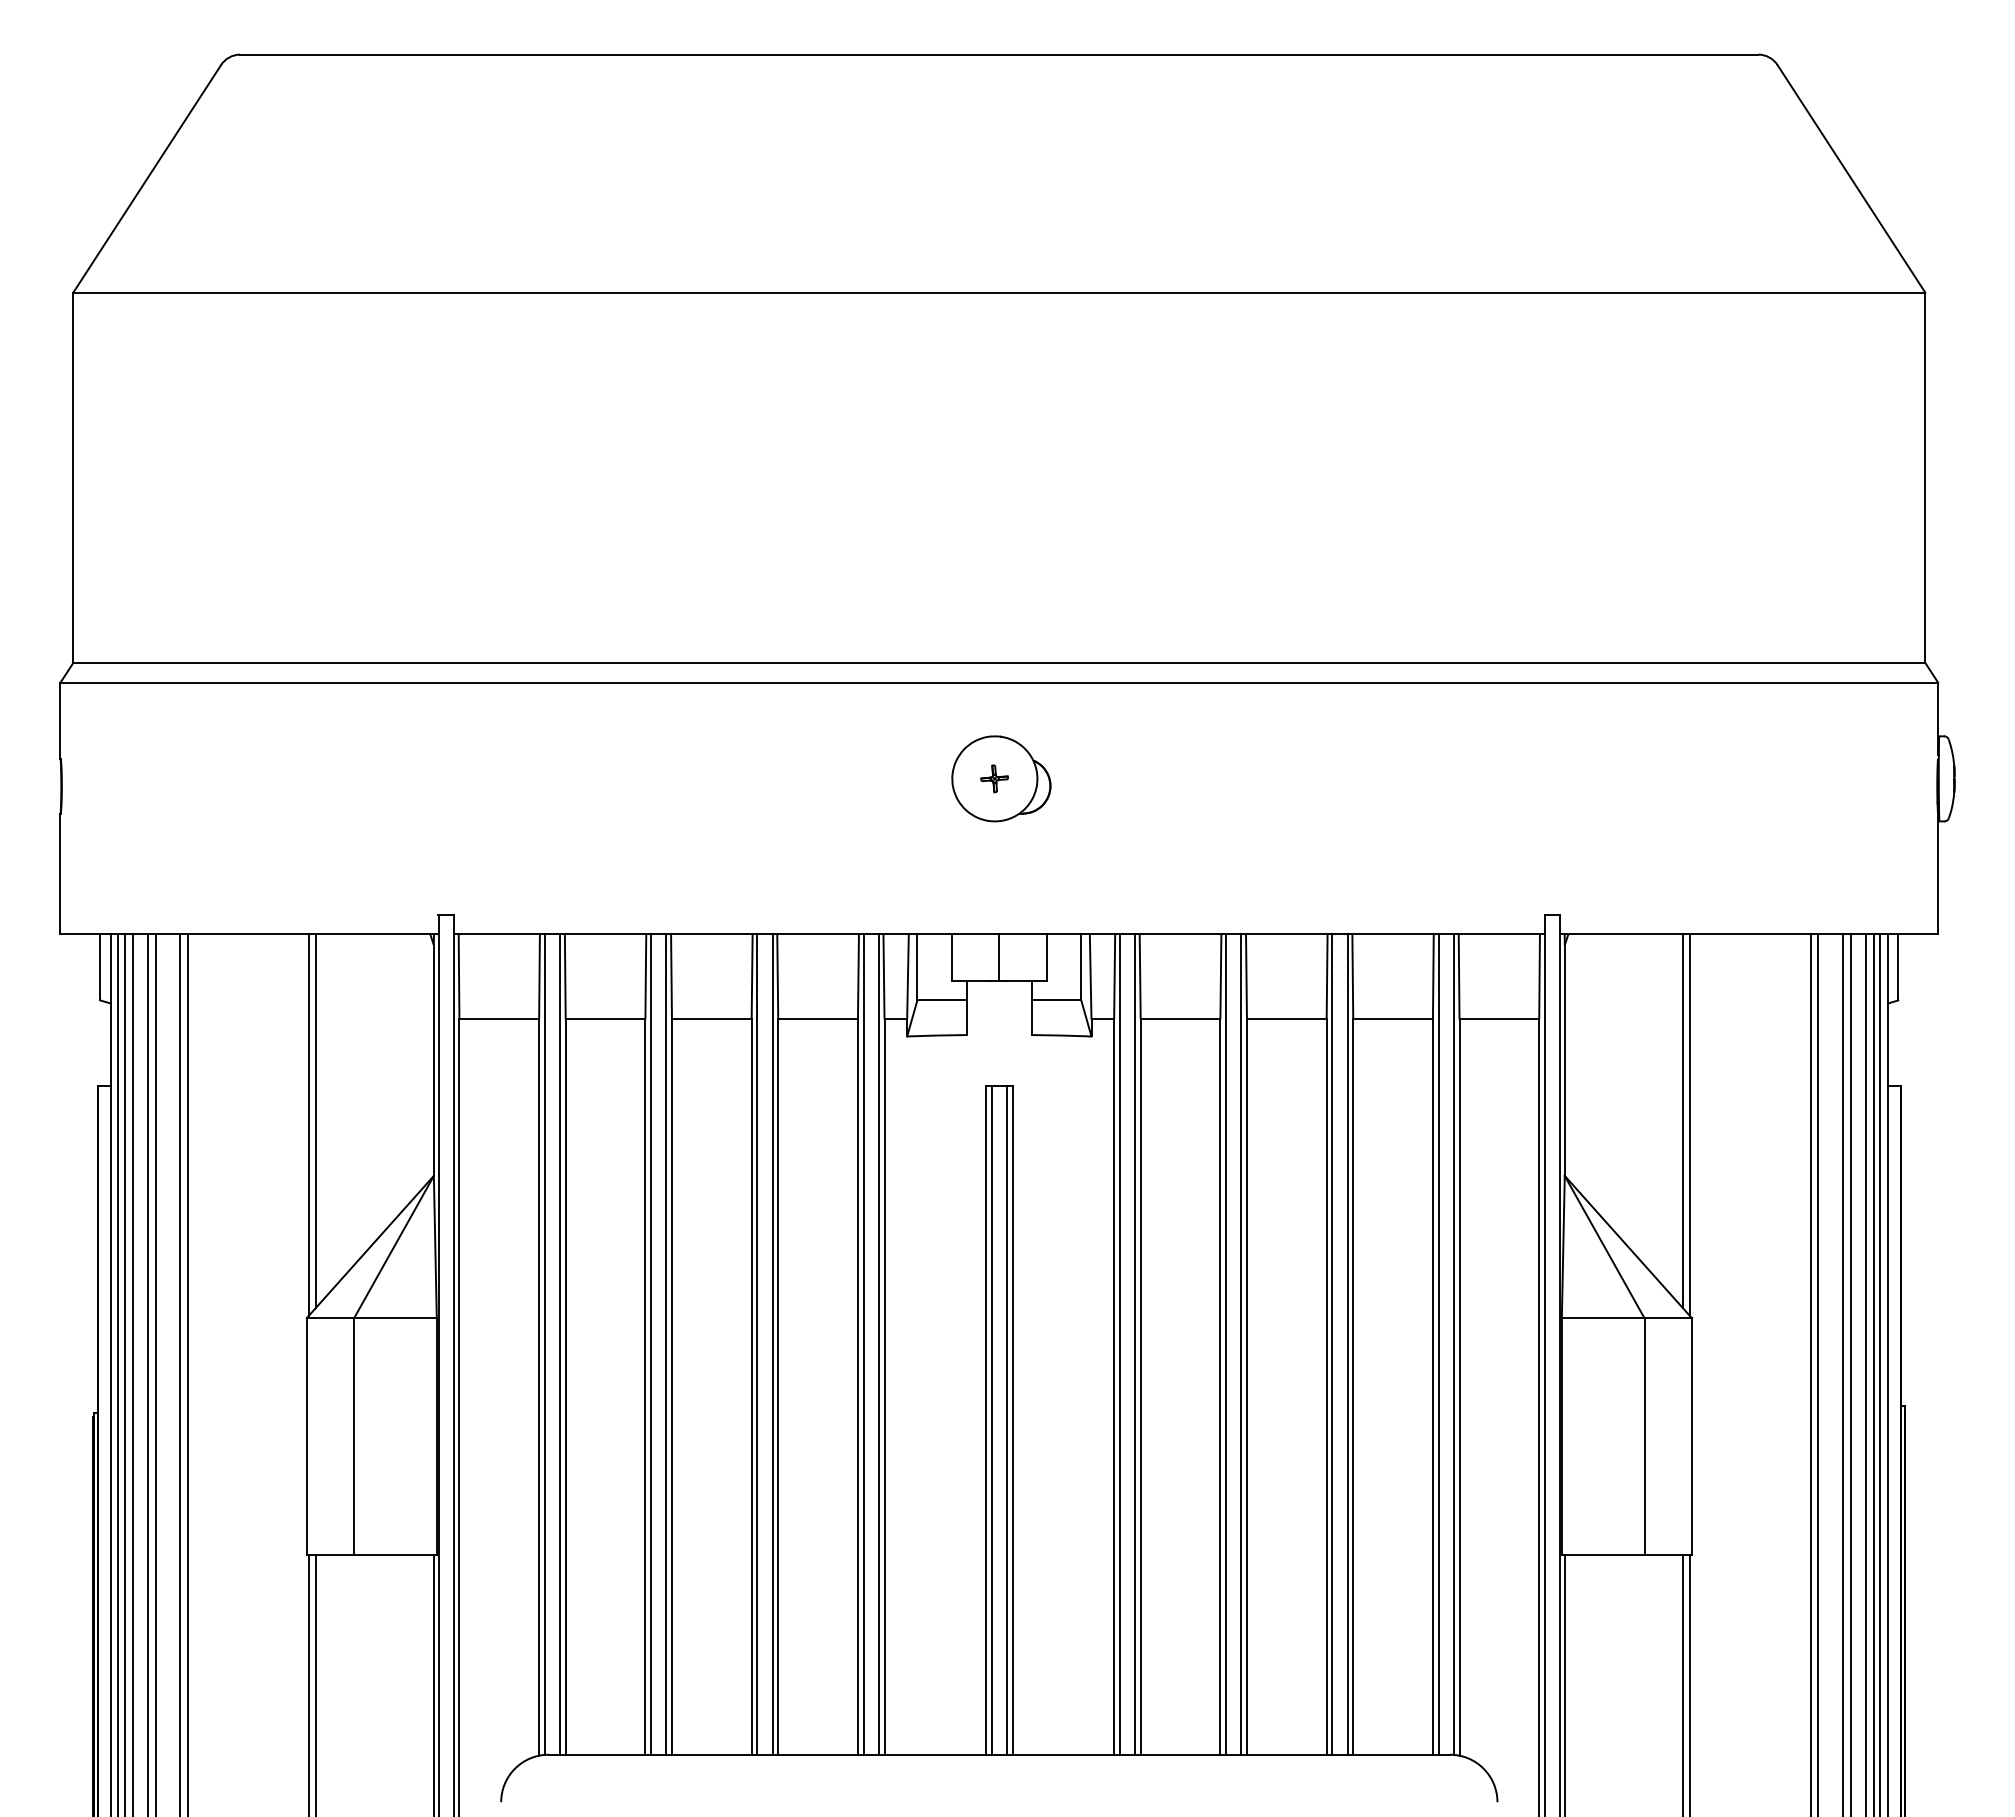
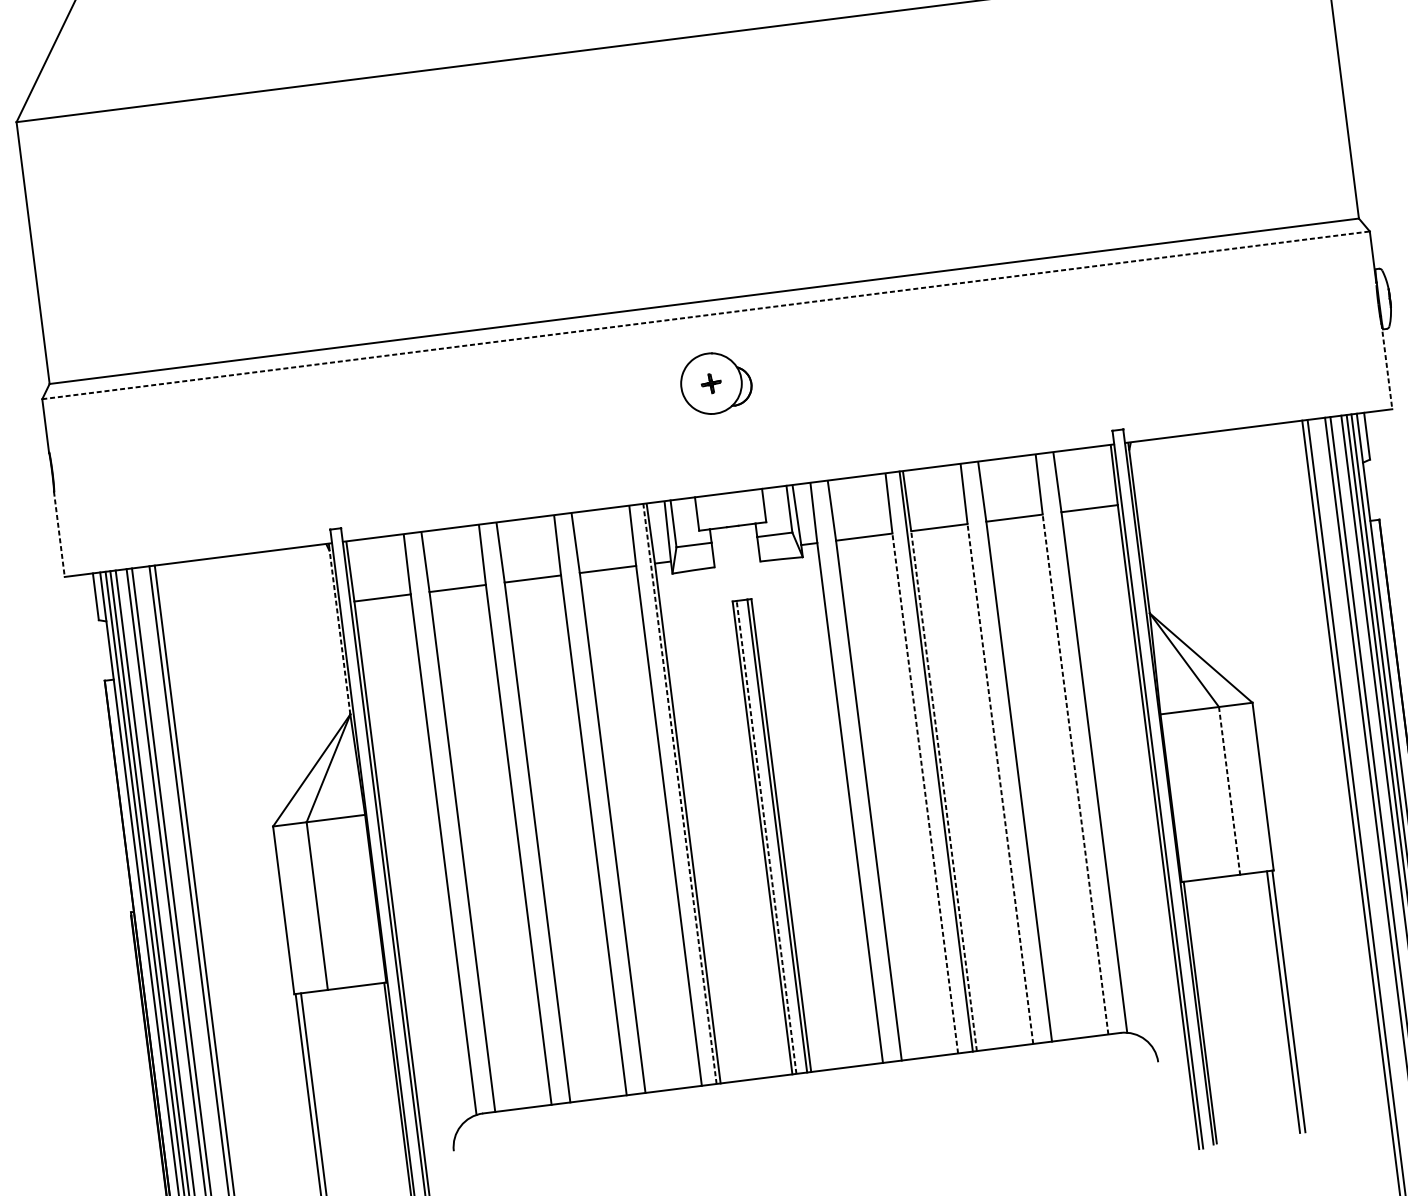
line: (999, 682) -> (706, 315), solid -> dashed
line: (60, 874) -> (59, 534), solid -> dashed
line: (1938, 874) -> (1387, 367), solid -> dashed
line: (999, 957) -> (730, 509), removed
line: (433, 1060) -> (339, 632), solid -> dashed
line: (316, 1120) -> (262, 685), removed
line: (1682, 1120) -> (1228, 563), removed
line: (308, 1125) -> (257, 690), removed
line: (1690, 1125) -> (1234, 566), removed
line: (878, 1343) -> (679, 793), solid -> dashed
line: (544, 1344) -> (443, 823), removed
line: (560, 1344) -> (454, 822), removed
line: (651, 1344) -> (519, 814), removed
line: (666, 1344) -> (529, 812), removed
line: (757, 1344) -> (594, 804), removed
line: (772, 1344) -> (604, 803), removed
line: (863, 1344) -> (669, 795), removed
line: (1119, 1344) -> (850, 772), removed
line: (1135, 1344) -> (861, 771), removed
line: (1226, 1344) -> (925, 762), removed
line: (1332, 1344) -> (1000, 753), removed
line: (1347, 1344) -> (1011, 752), removed
line: (1438, 1344) -> (1075, 743), removed
line: (1453, 1344) -> (1086, 742), removed
line: (1220, 1387) -> (925, 793), solid -> dashed
line: (1246, 1387) -> (943, 791), solid -> dashed
line: (1326, 1387) -> (1000, 784), solid -> dashed
line: (1432, 1387) -> (1075, 774), solid -> dashed
line: (991, 1419) -> (766, 836), solid -> dashed
line: (1644, 1436) -> (1229, 790), solid -> dashed

